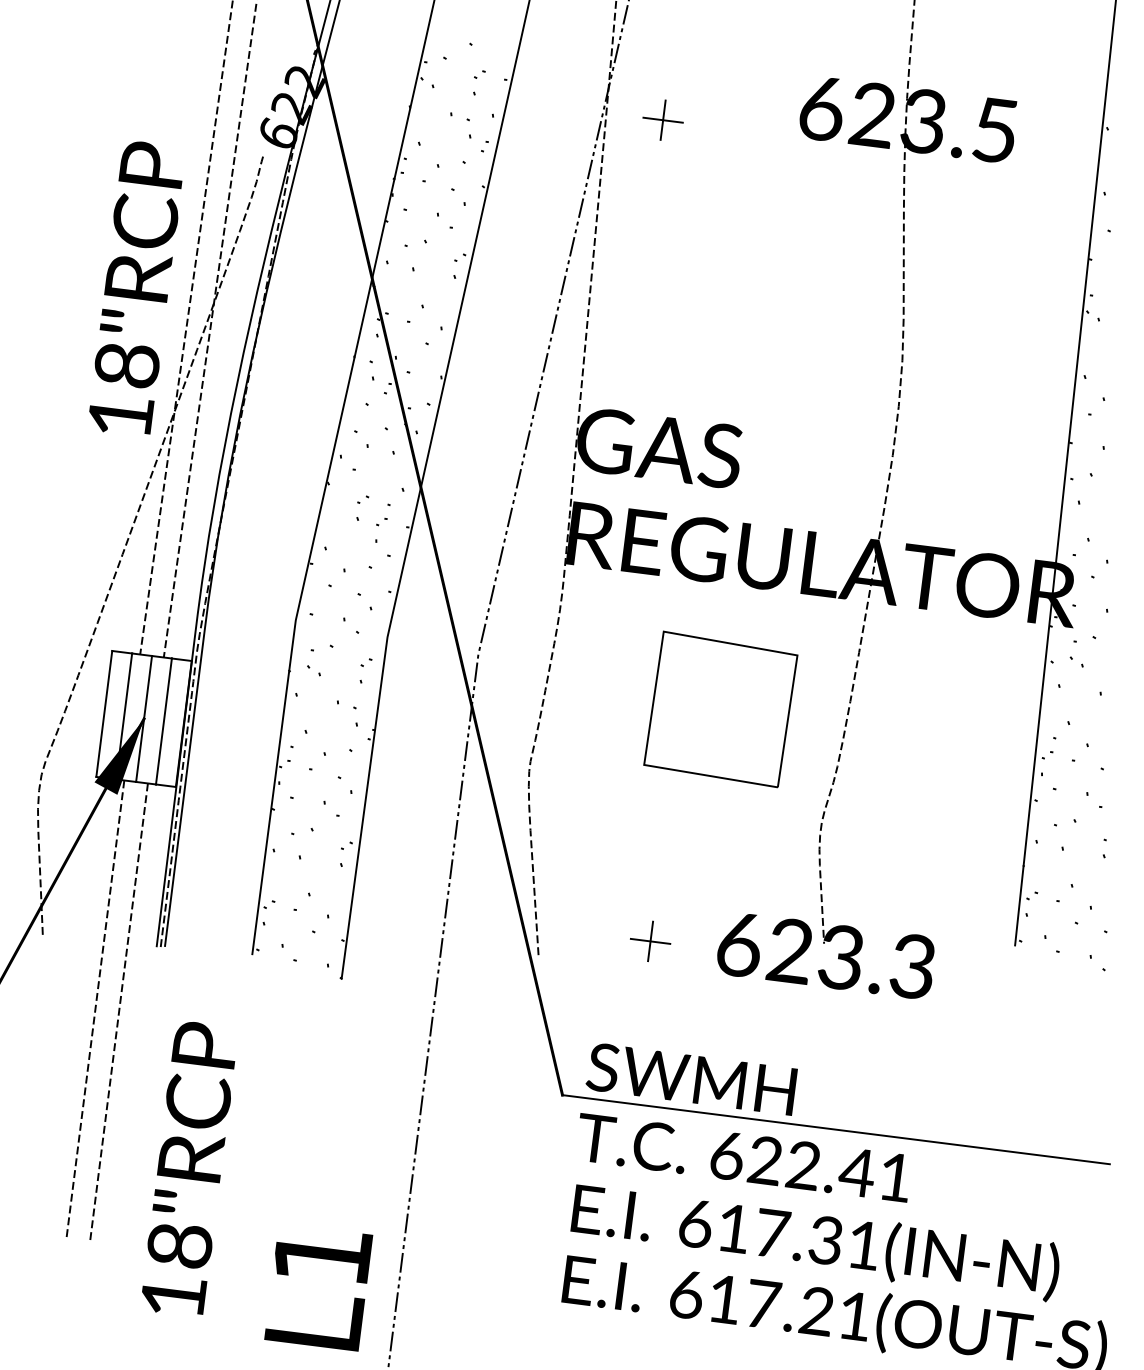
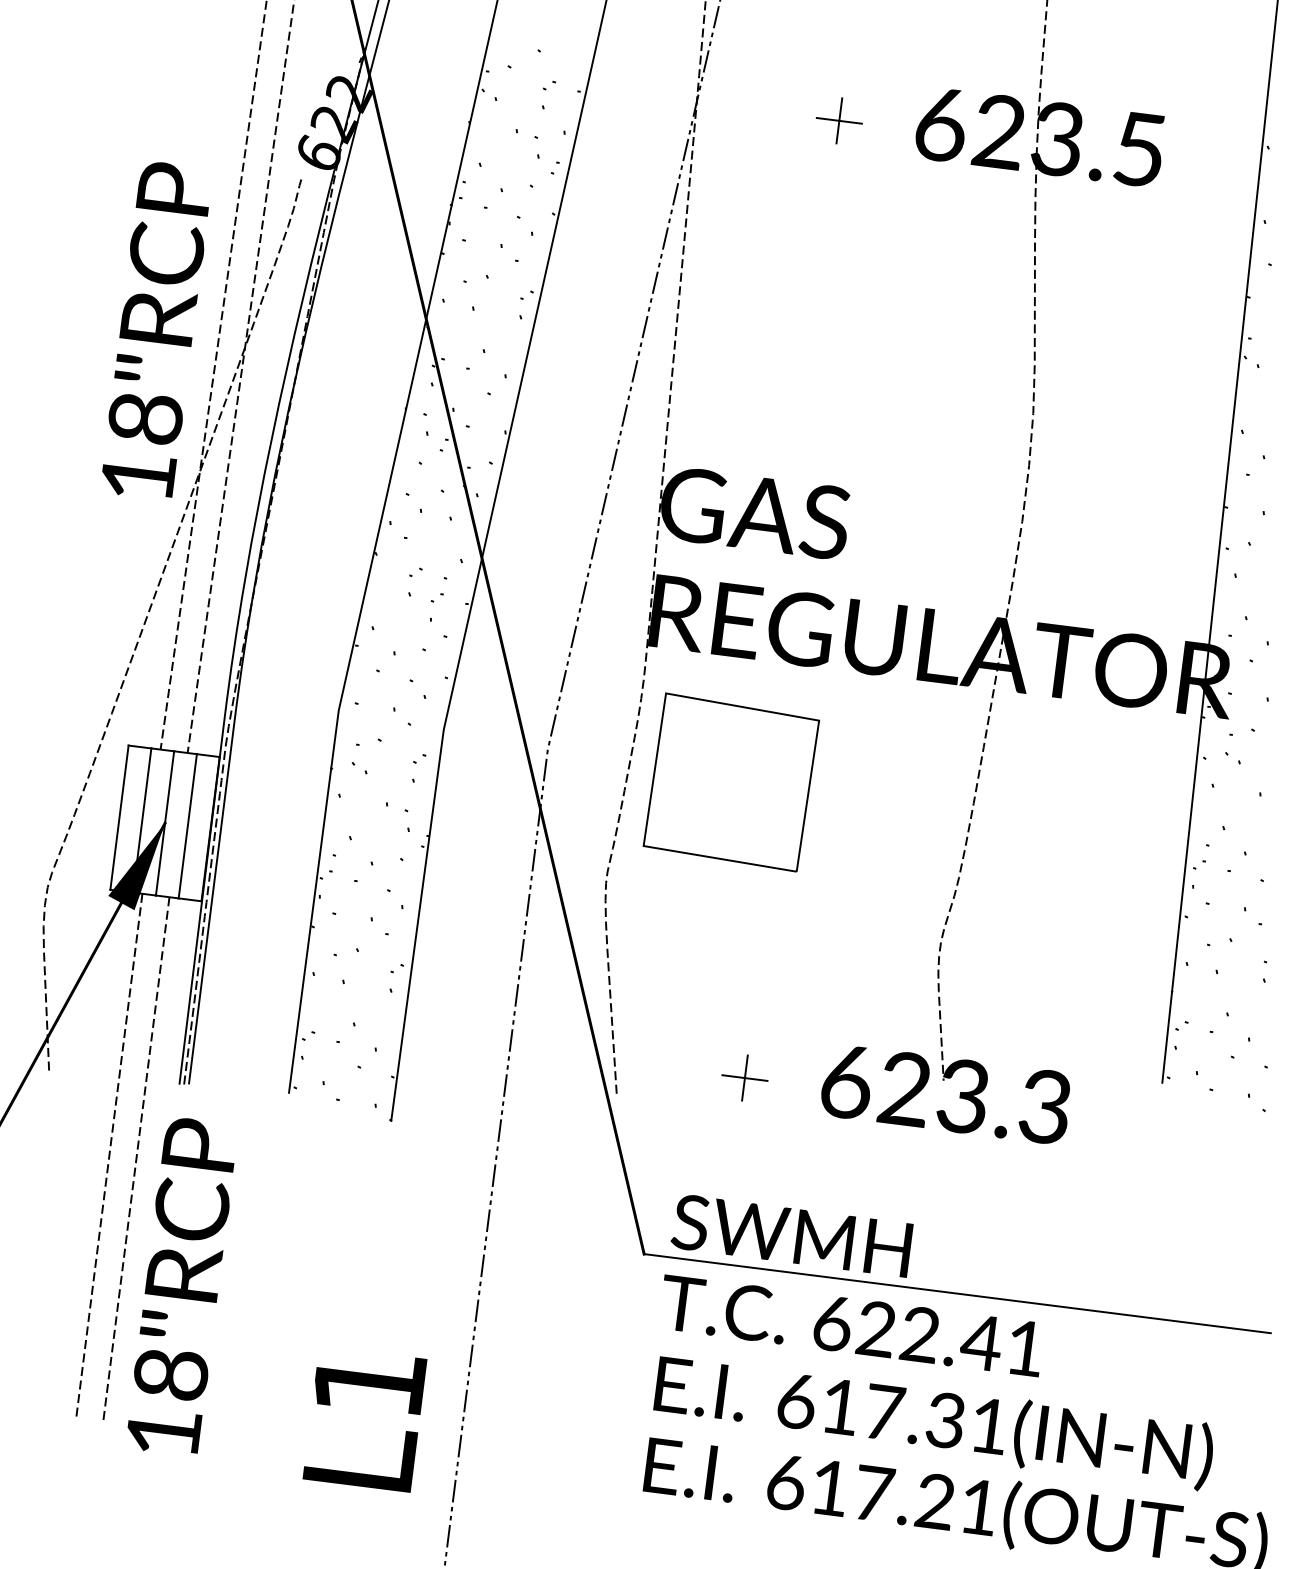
part: (662, 119) -> (838, 120), moved
part: (720, 709) -> (731, 782), moved
text: (188, 1167) -> (180, 1285), moved
text: (318, 1292) -> (364, 1424), moved

